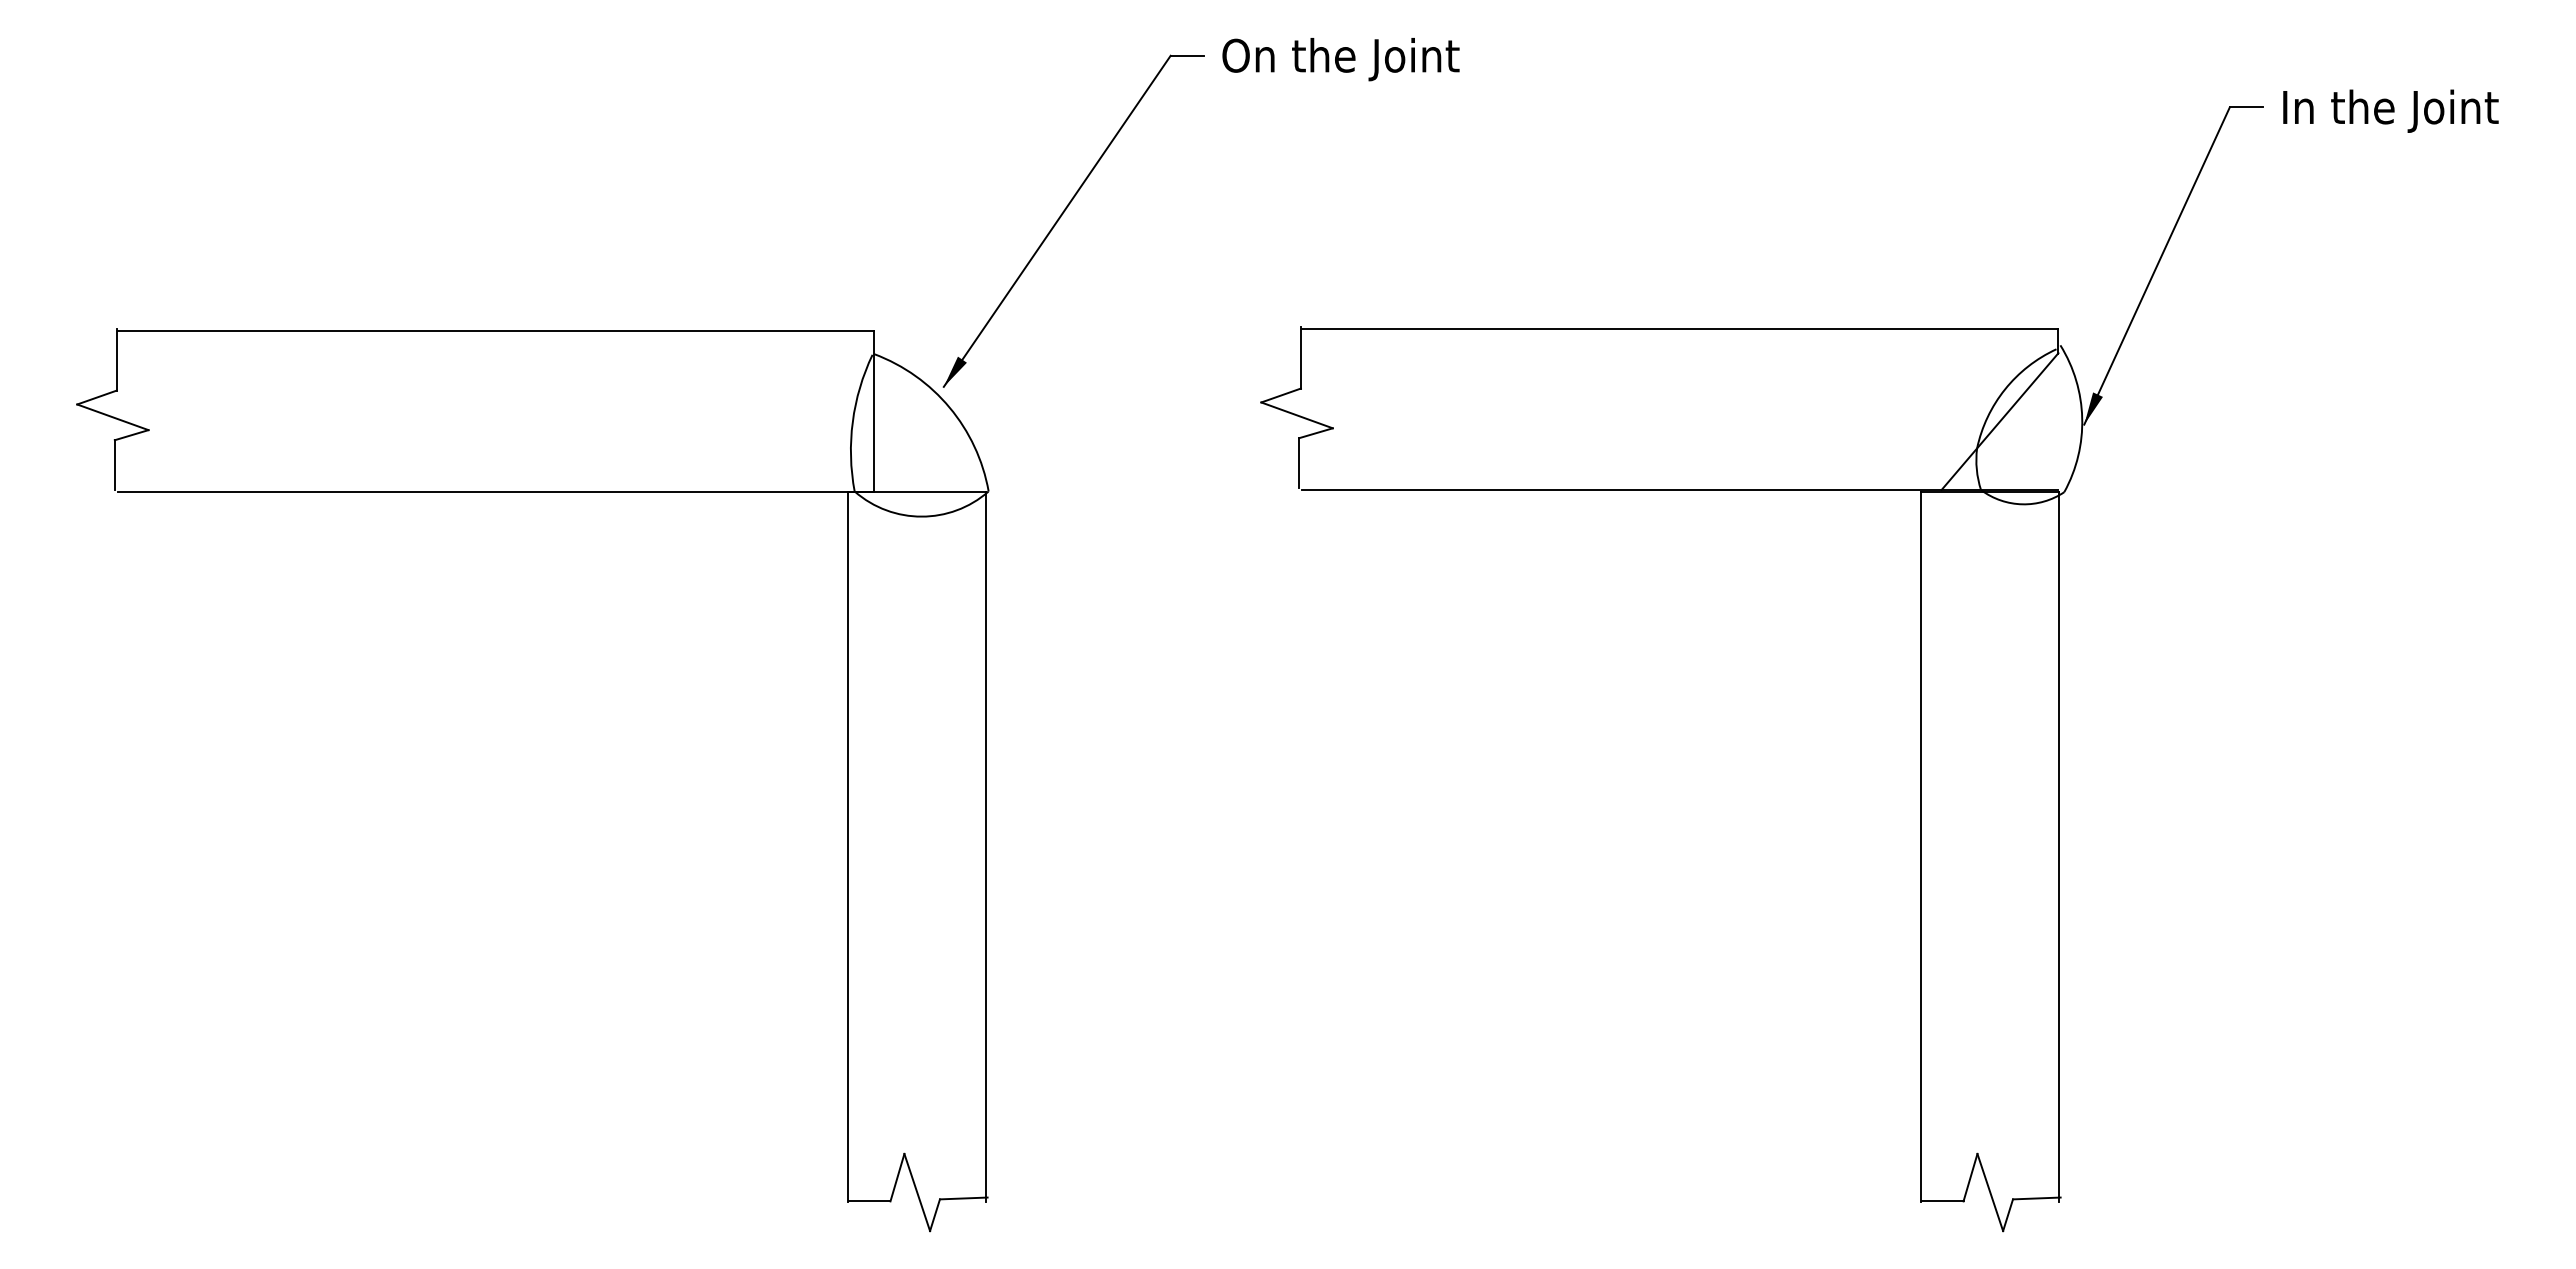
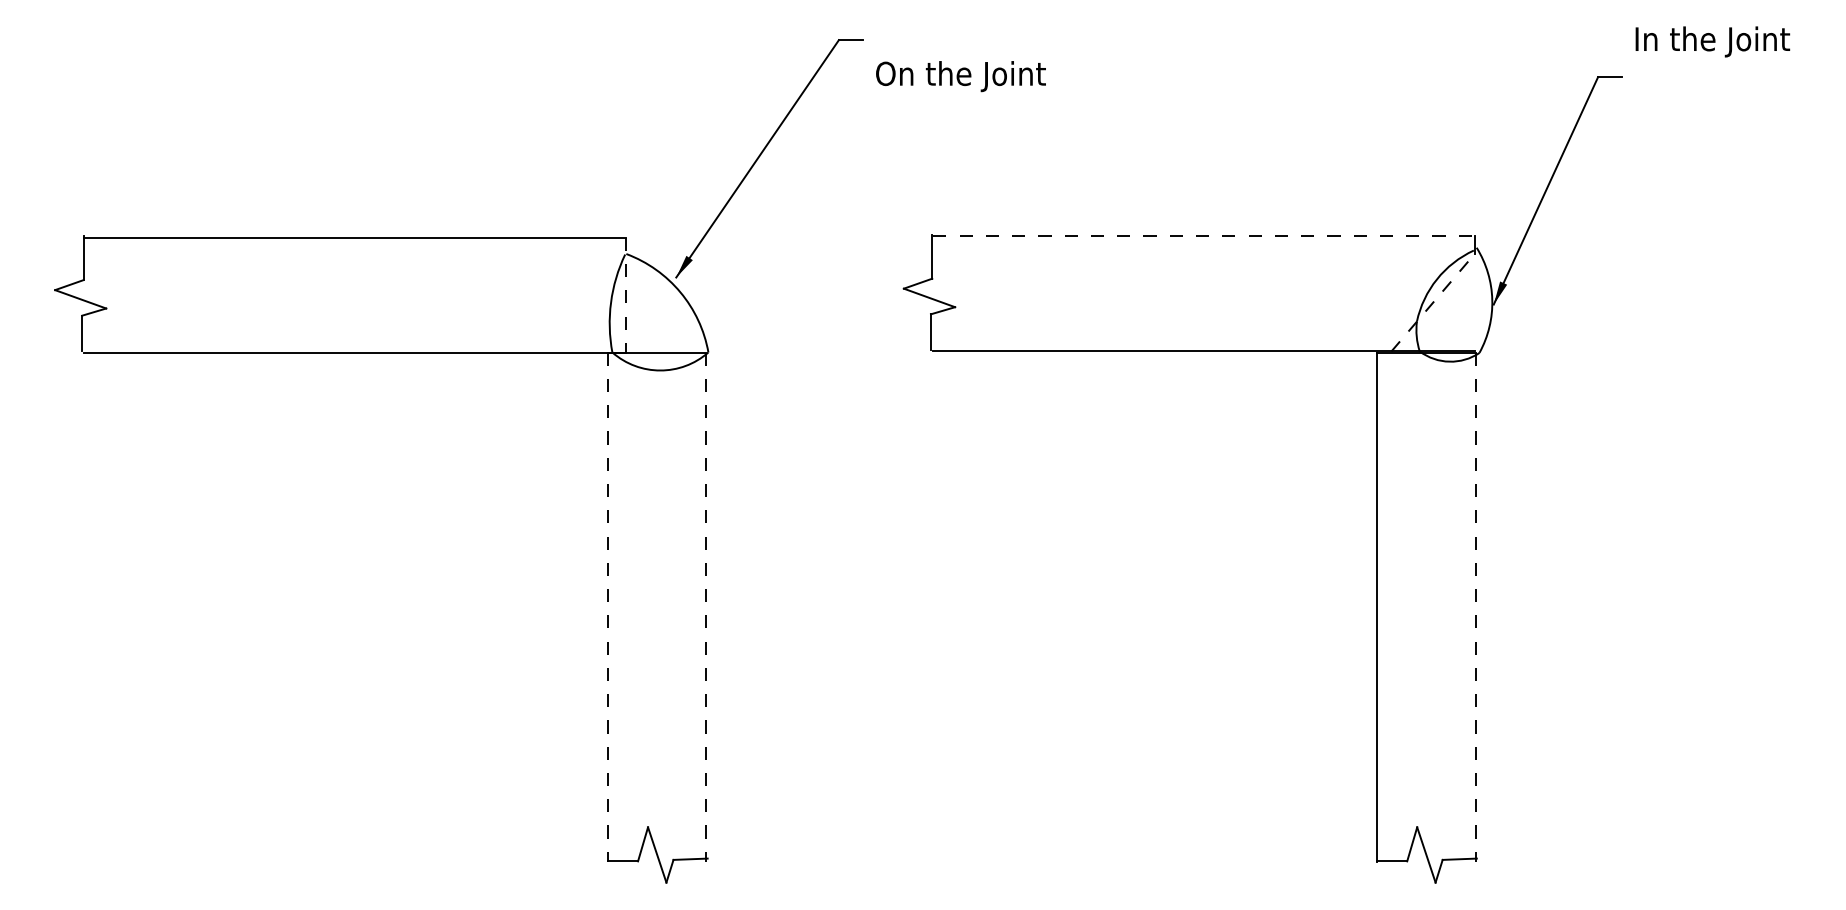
text: (1340, 59) -> (960, 76), moved
text: (2390, 110) -> (1712, 41), moved
line: (1680, 329) -> (1204, 236), solid -> dashed
line: (874, 412) -> (626, 295), solid -> dashed
line: (2000, 421) -> (1433, 302), solid -> dashed
line: (848, 847) -> (607, 607), solid -> dashed
line: (985, 847) -> (706, 607), solid -> dashed
line: (2058, 847) -> (1475, 607), solid -> dashed

